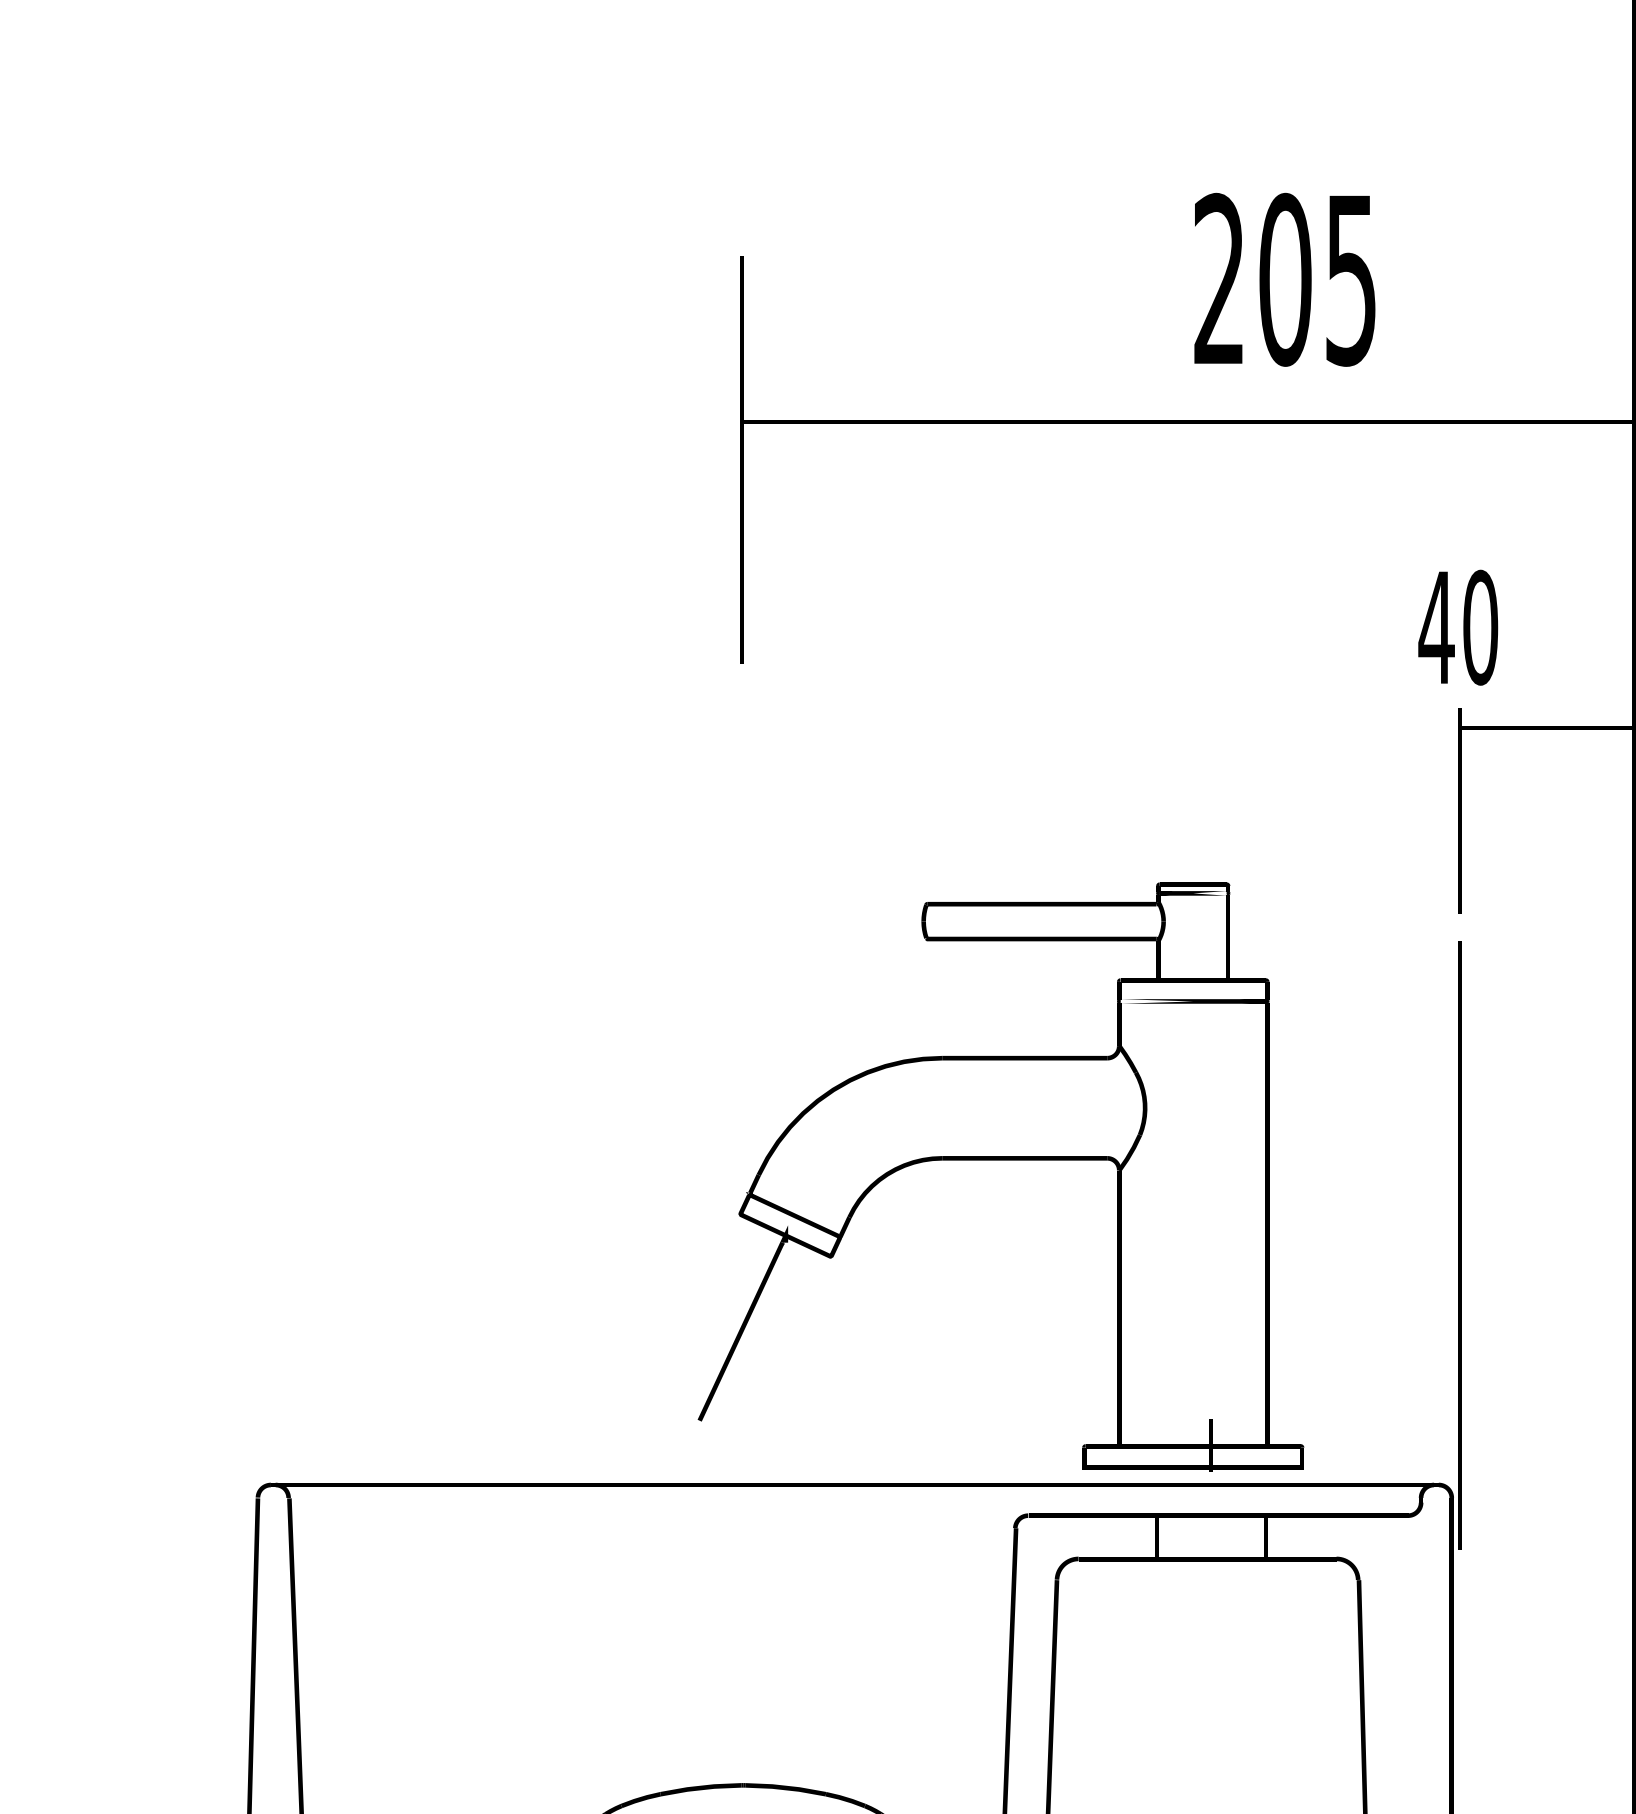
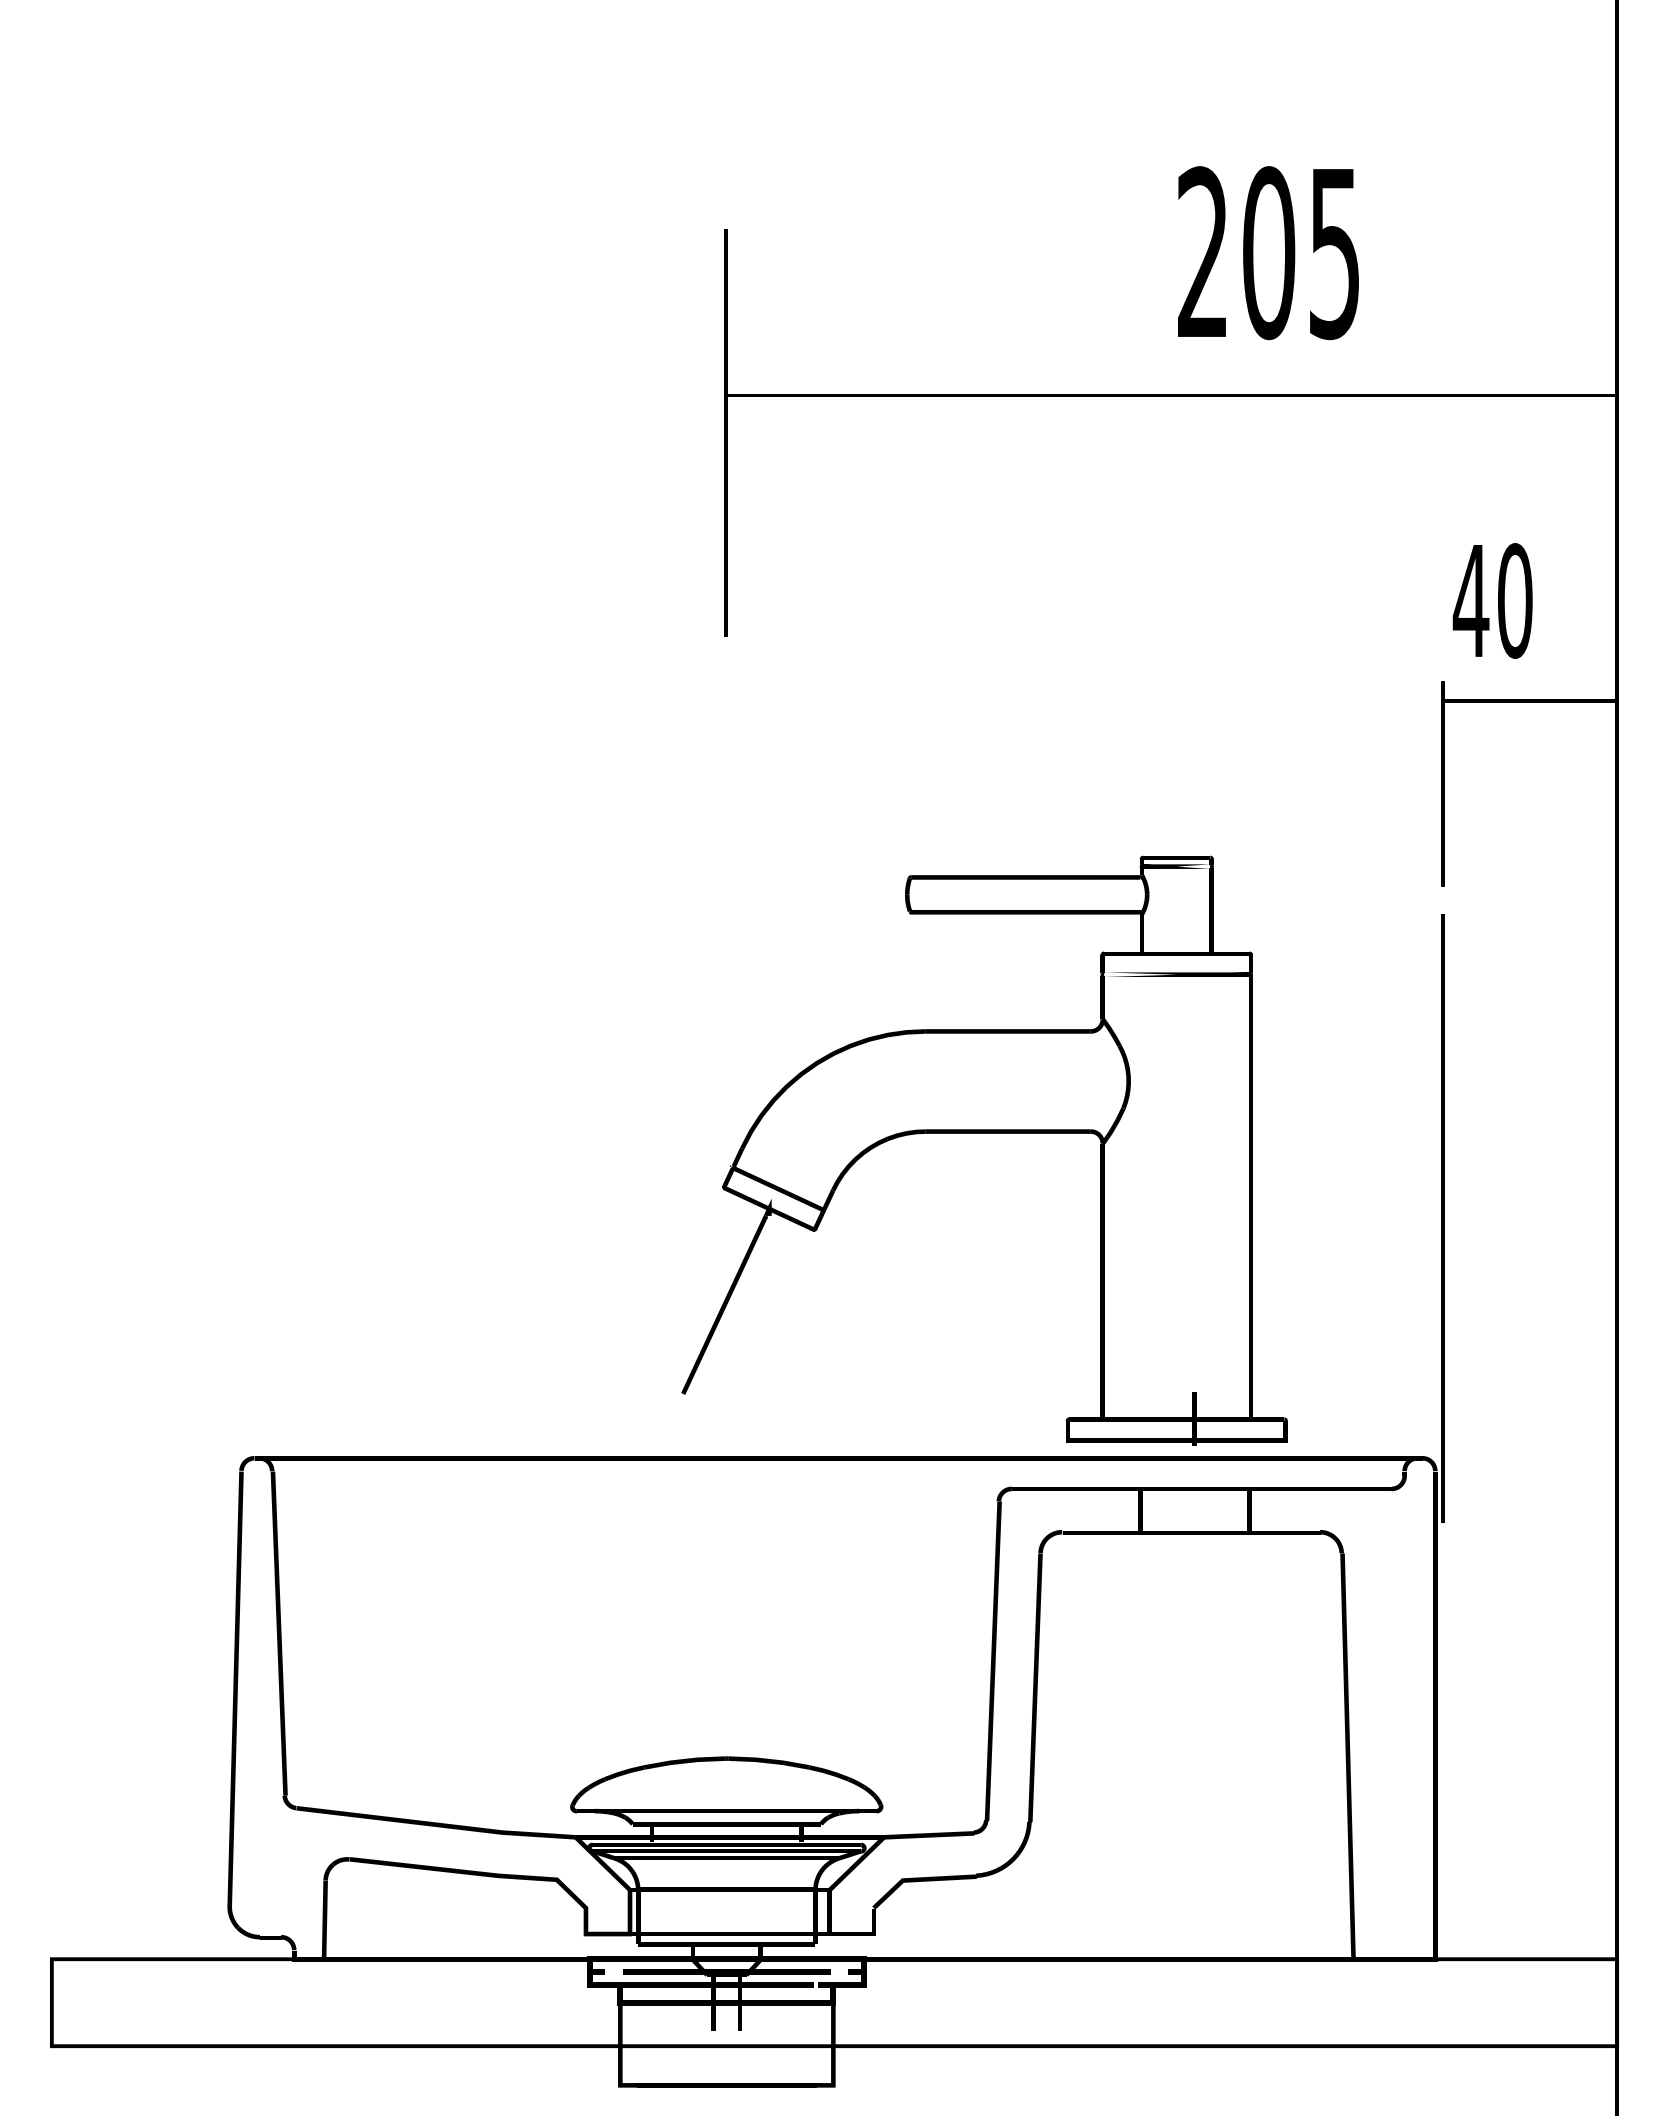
text: (1457, 627) -> (1492, 600), moved

